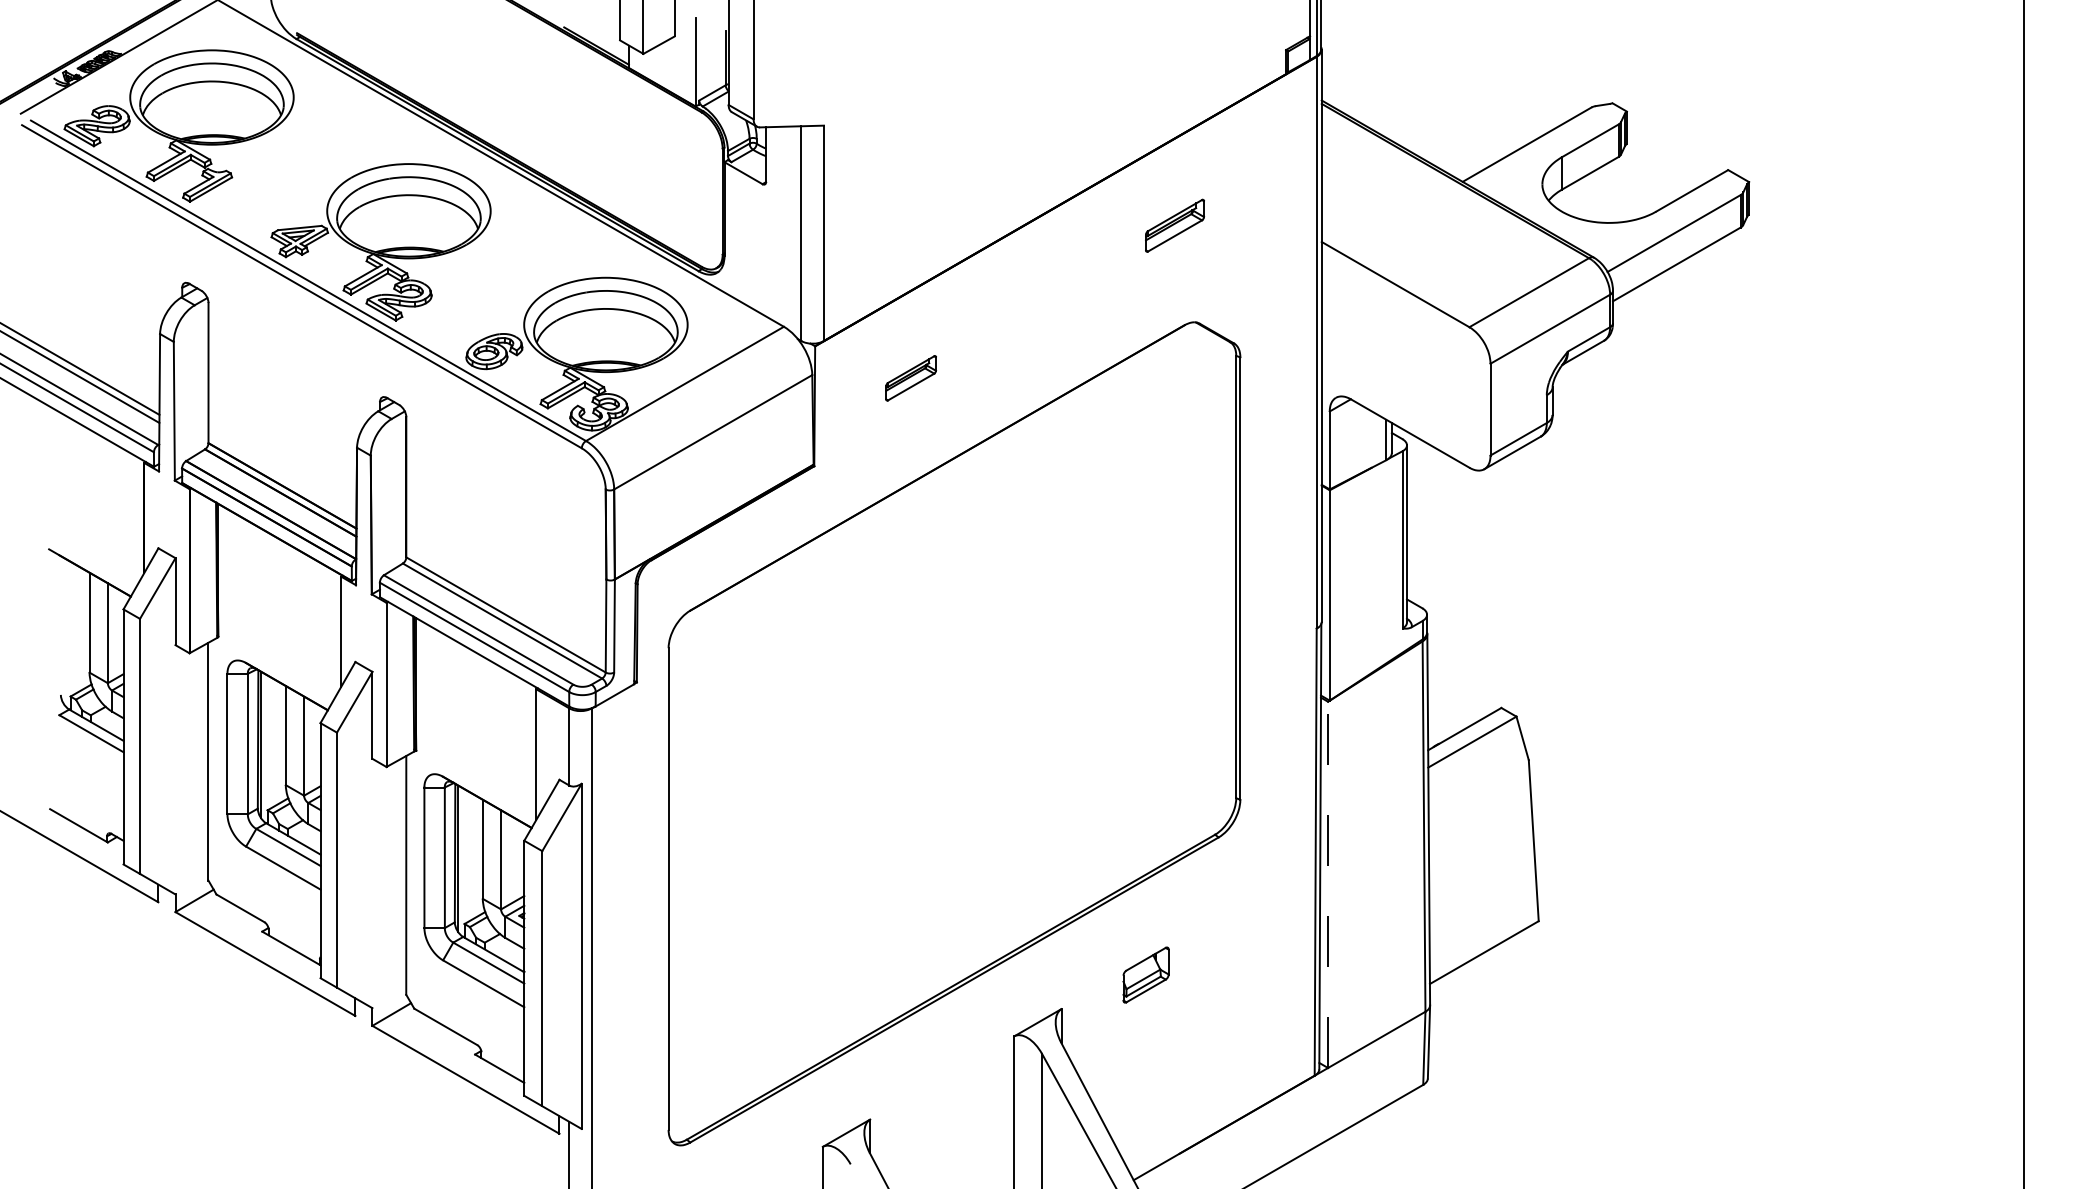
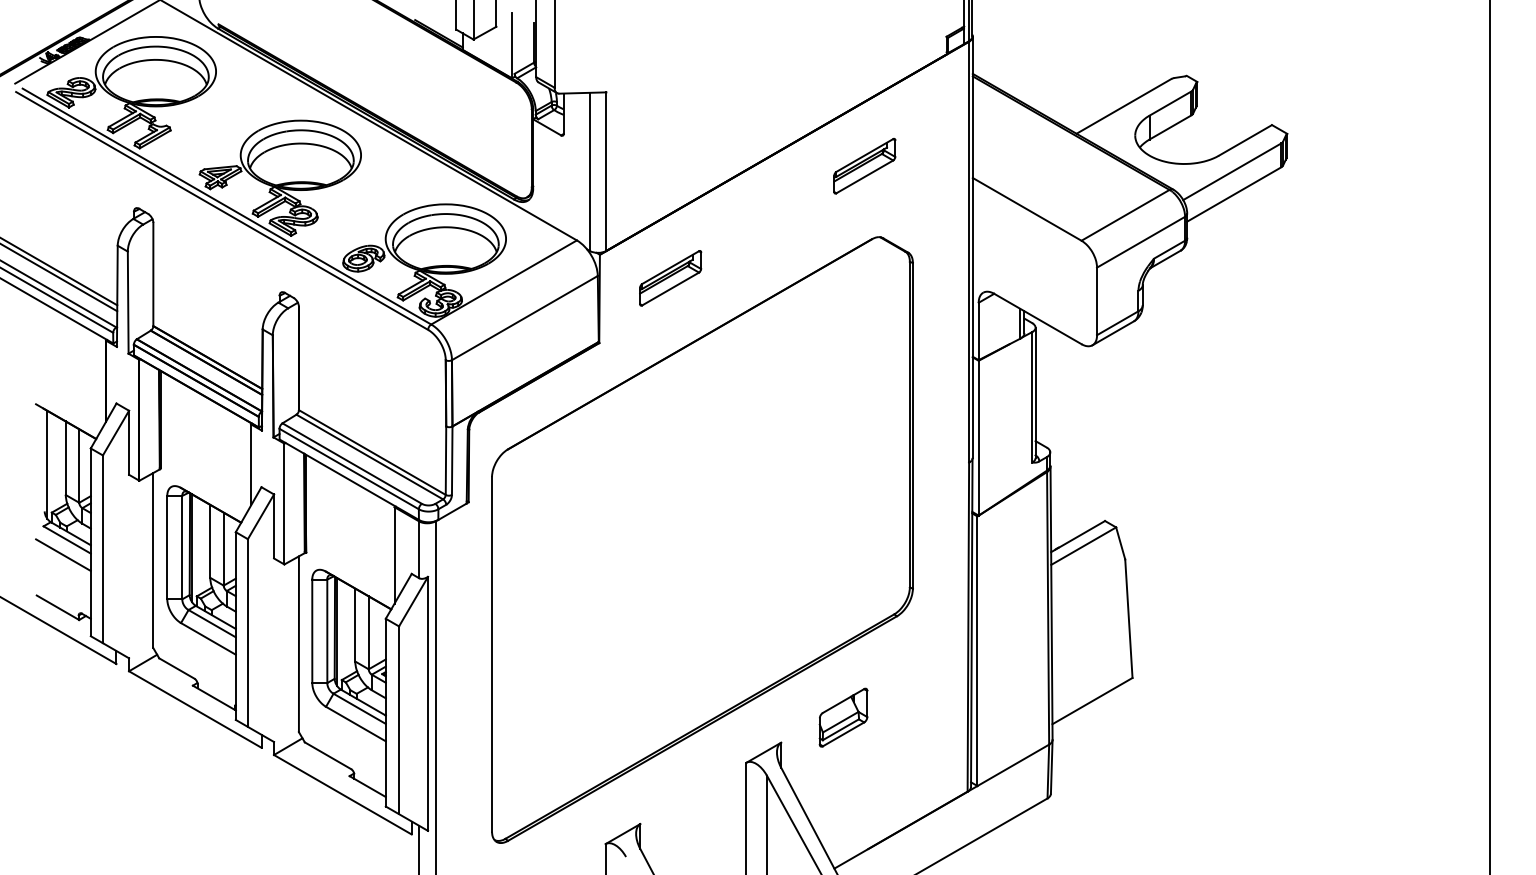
part: (1174, 225) -> (864, 165), size x1.43
part: (910, 378) -> (670, 278), size x1.67
line: (64, 631) -> (47, 464), added
line: (86, 753) -> (63, 554), added
line: (1328, 884) -> (977, 650), dashed -> solid
part: (1145, 974) -> (843, 717), size x1.43

